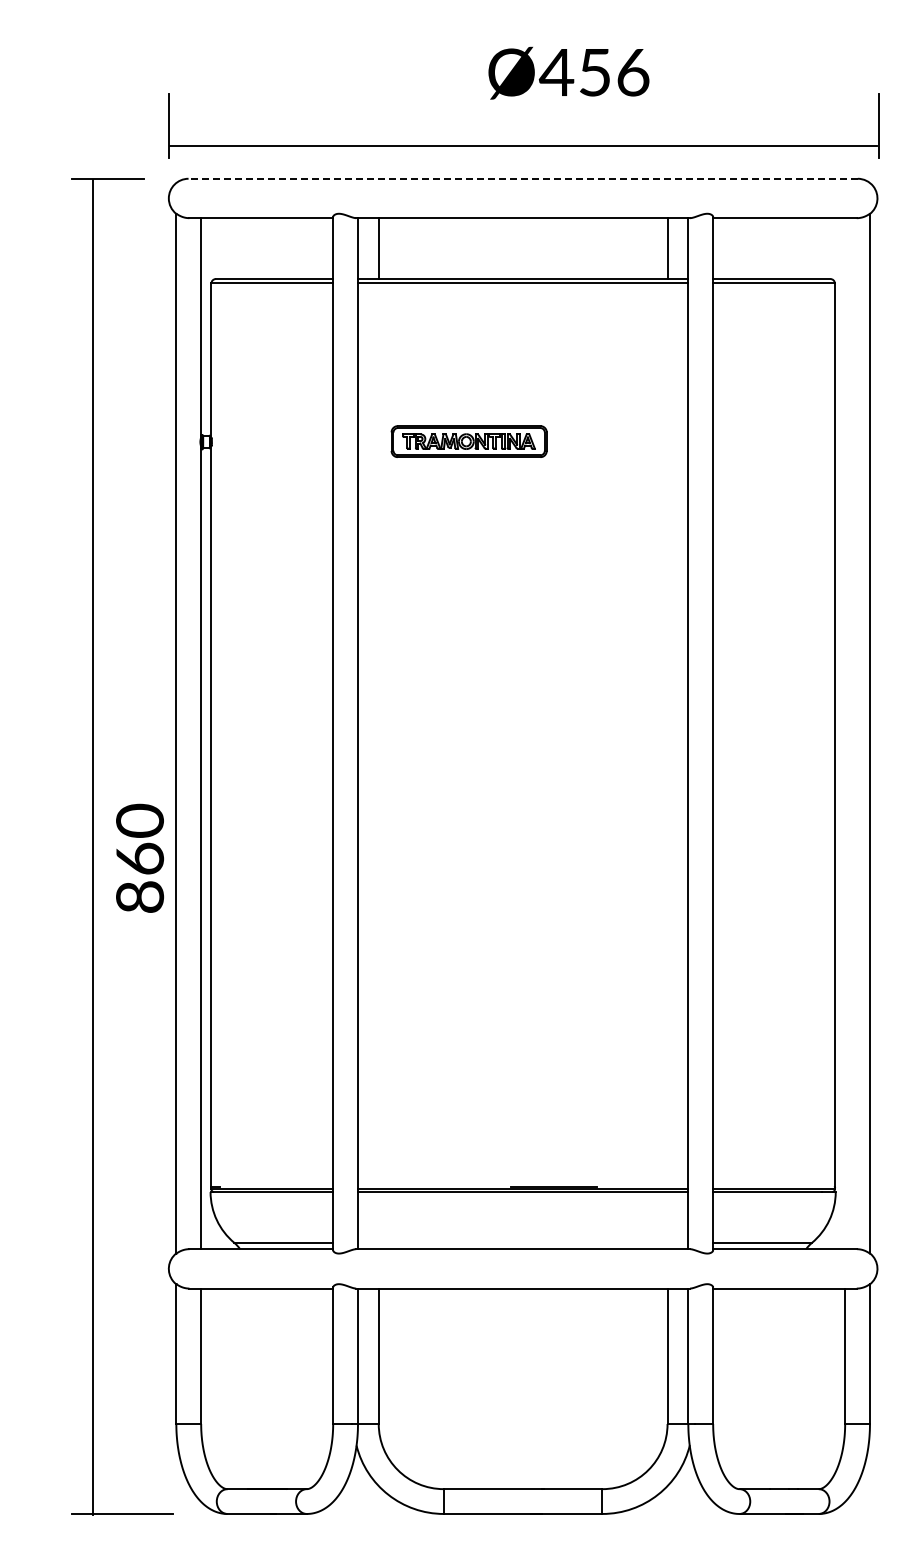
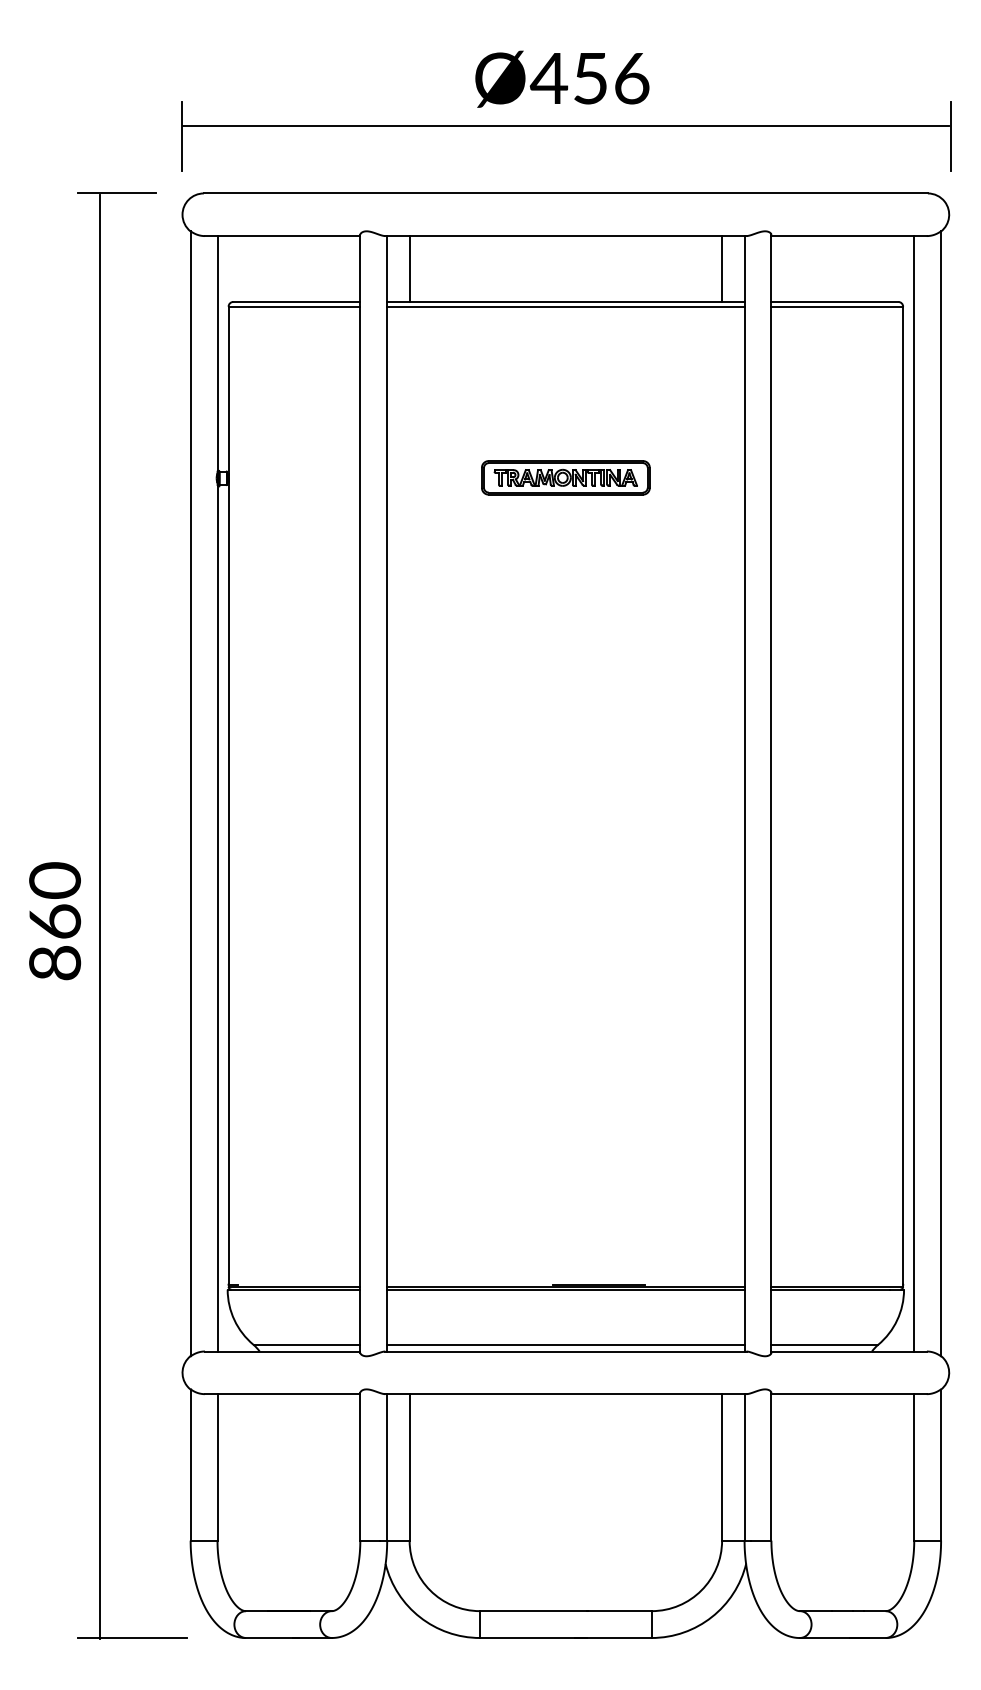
text: (568, 72) -> (561, 78), moved
line: (523, 145) -> (566, 124), moved
line: (523, 178) -> (566, 193), dashed -> solid
part: (468, 441) -> (565, 477), moved
line: (845, 733) -> (914, 793), added
text: (139, 857) -> (54, 920), moved
line: (523, 1242) -> (566, 1344), added

